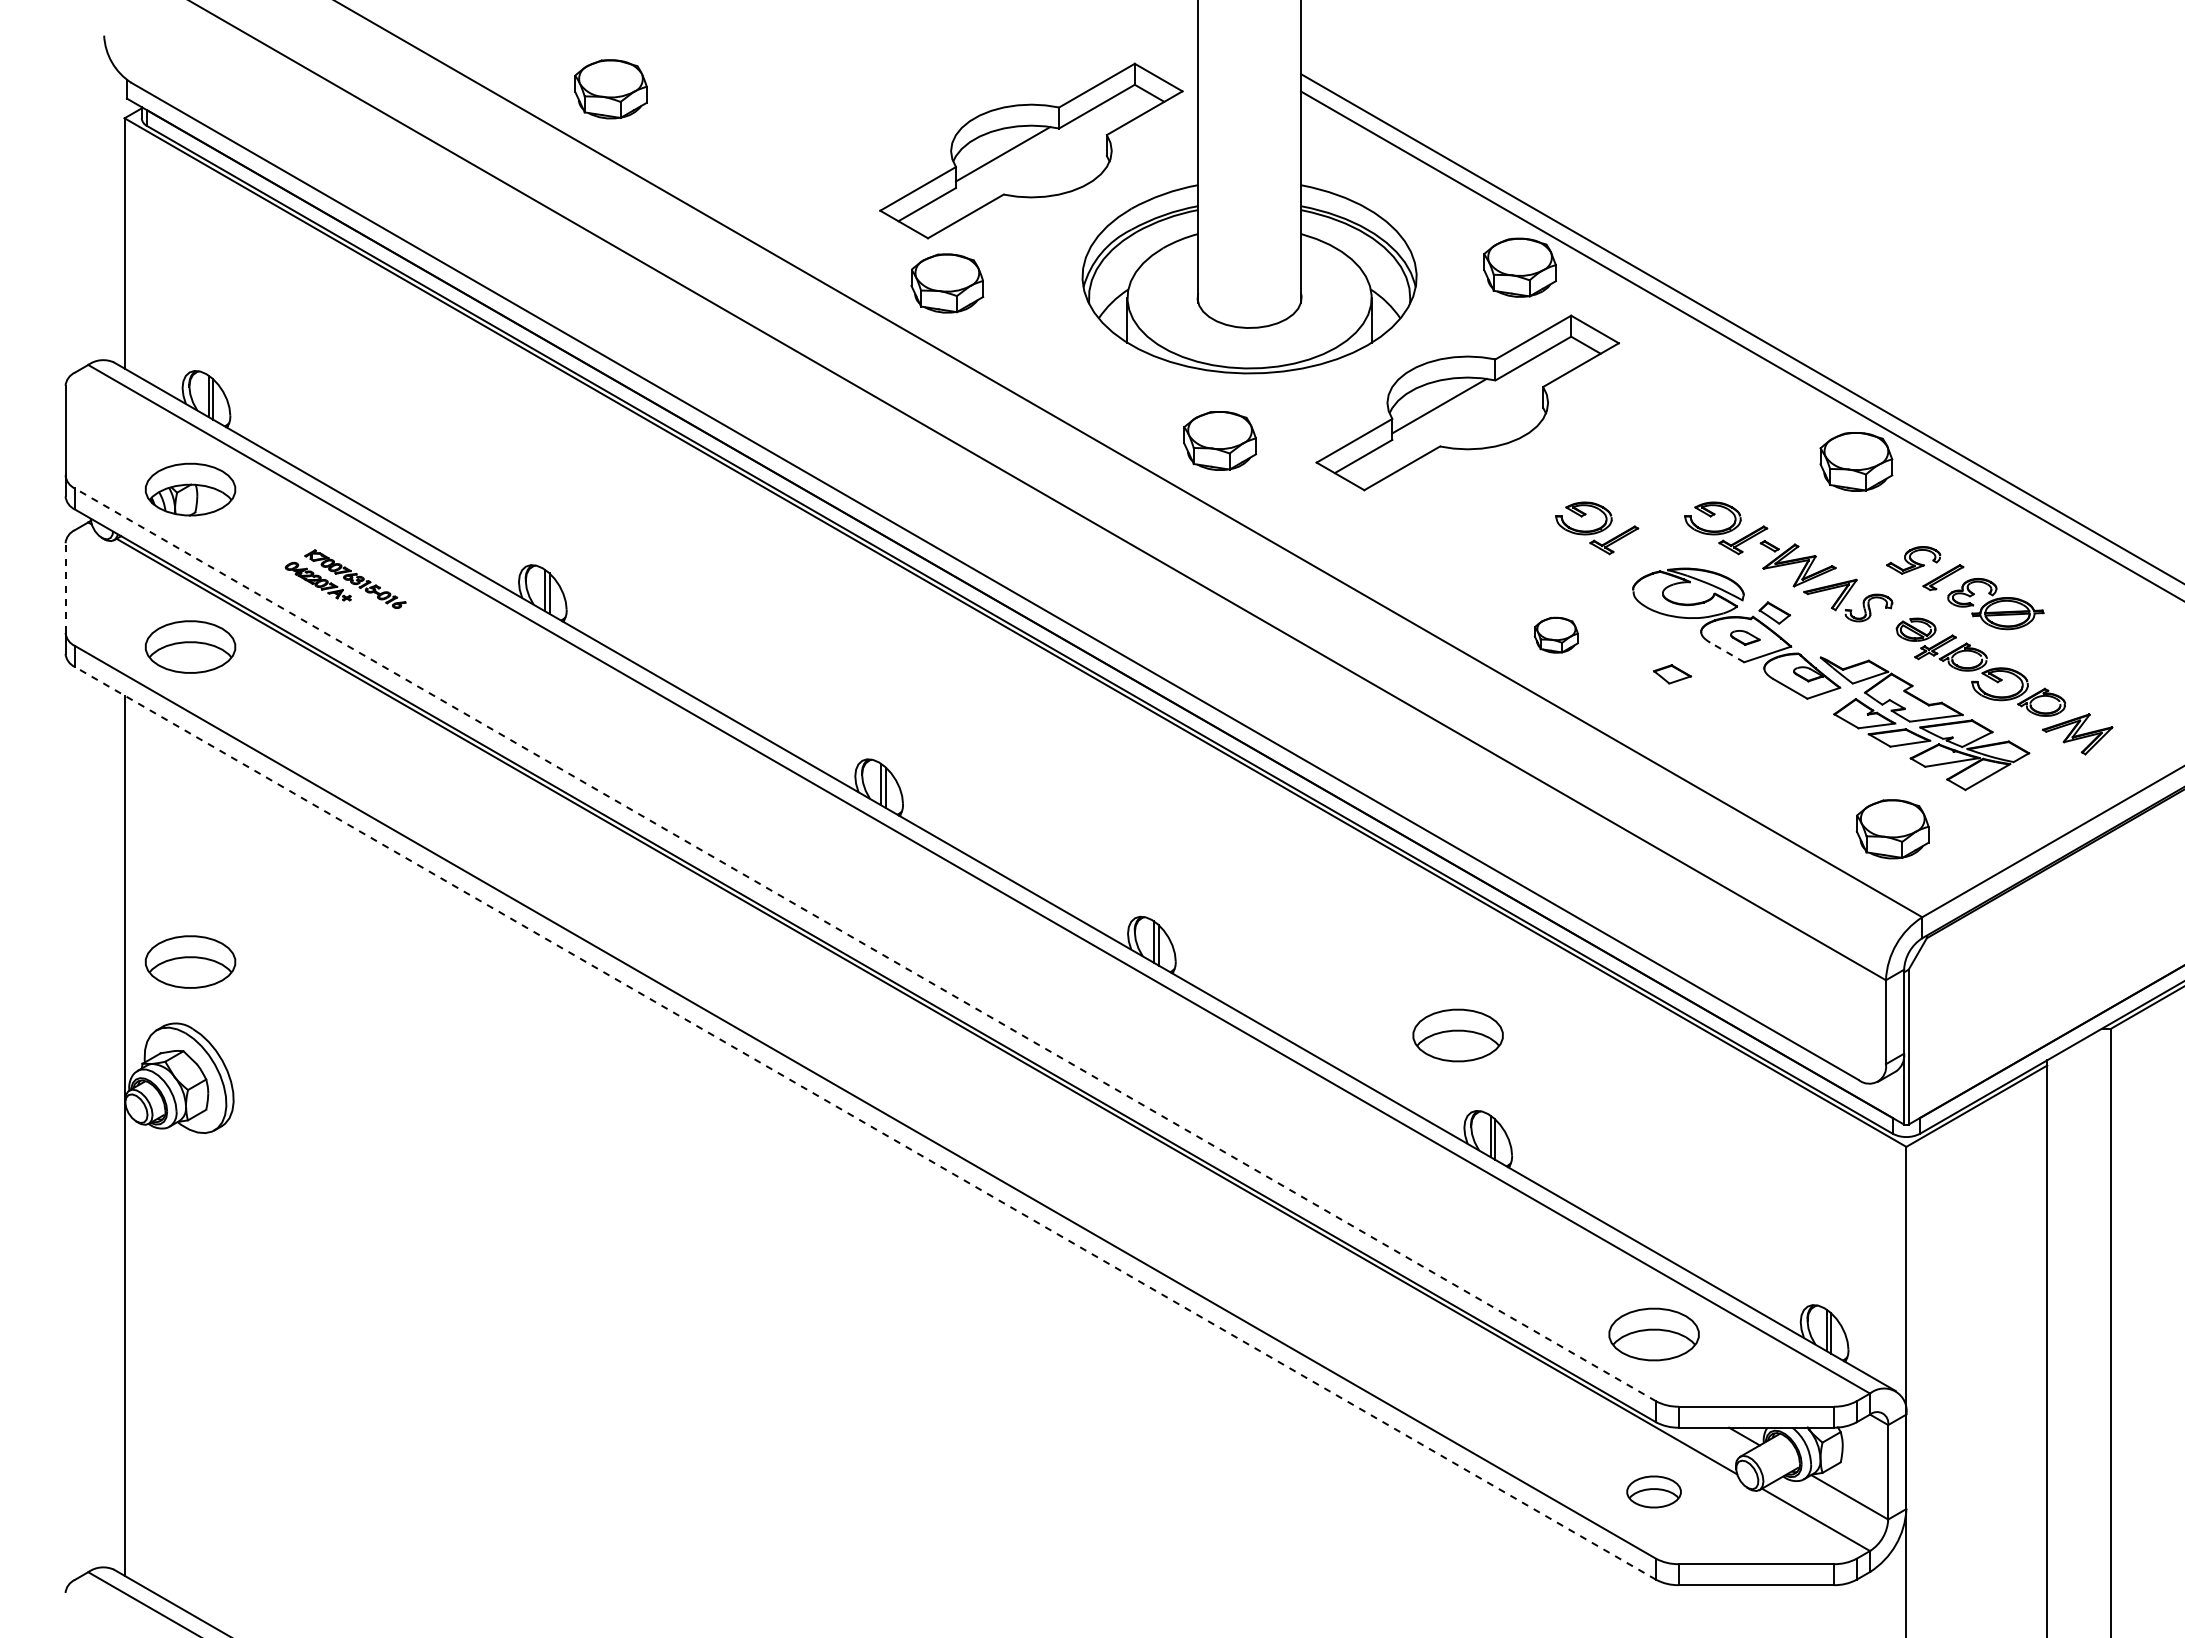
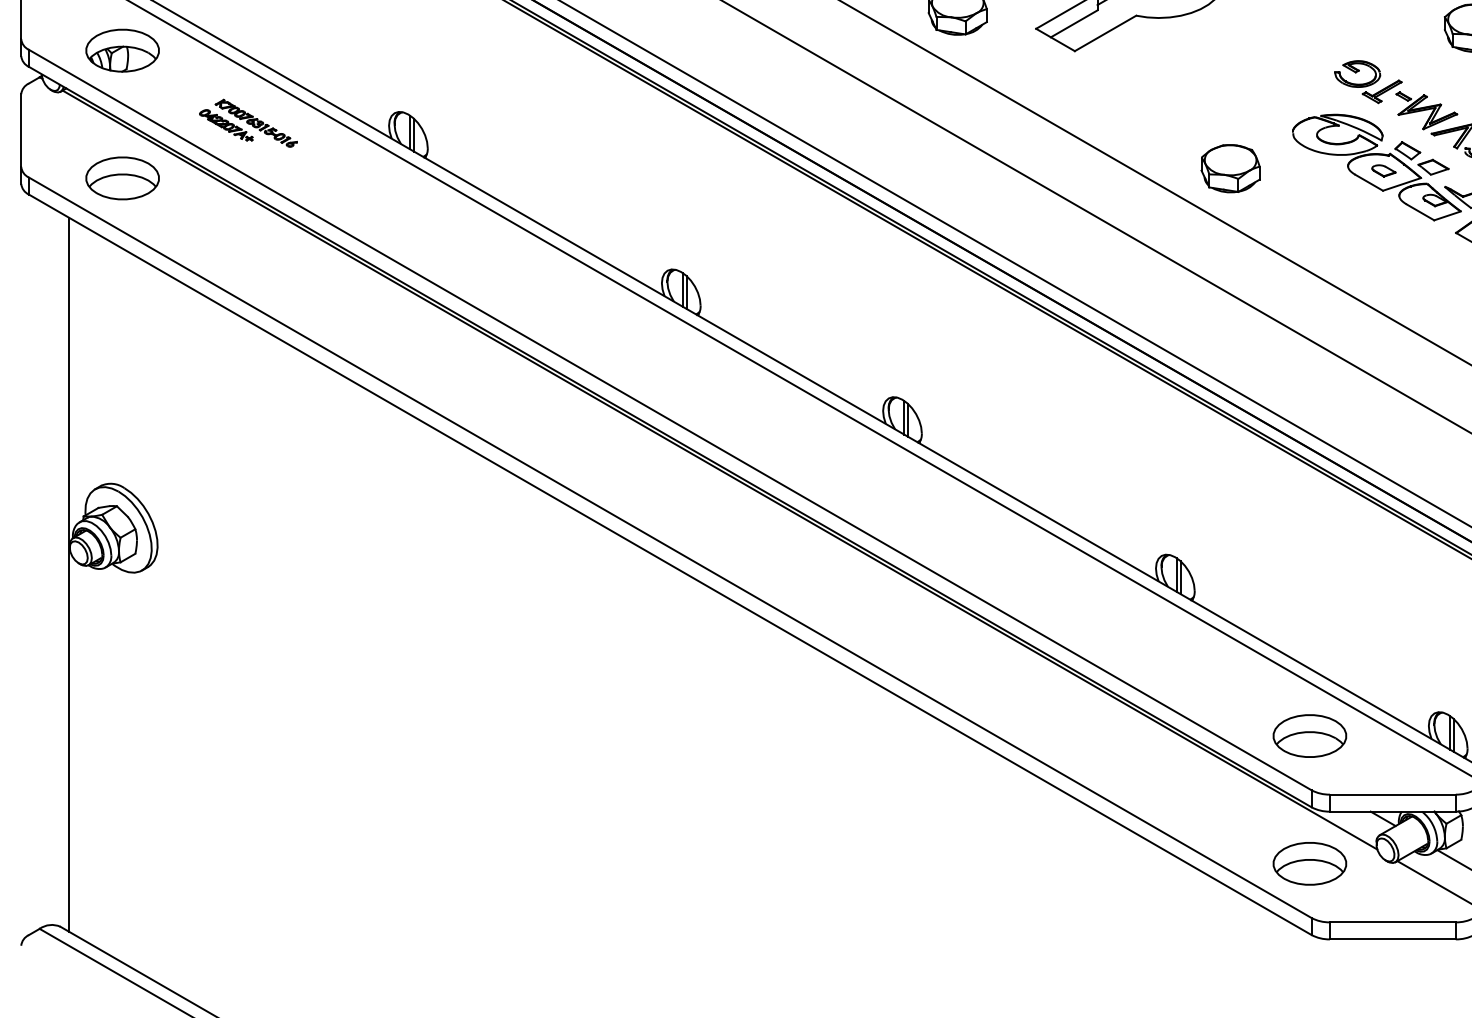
part: (1597, 528) -> (1263, 82), removed
line: (65, 588) -> (21, 130), dashed -> solid
part: (1556, 635) -> (1230, 169), size x1.67
line: (1727, 652) -> (1369, 182), dashed -> solid
part: (1672, 674) -> (1433, 167), moved
line: (865, 944) -> (670, 419), dashed -> solid
part: (190, 961) -> (122, 433), removed
part: (1457, 1035) -> (1150, 493), removed
line: (865, 1123) -> (670, 564), dashed -> solid
part: (1653, 1491) -> (1309, 863), size x1.67

